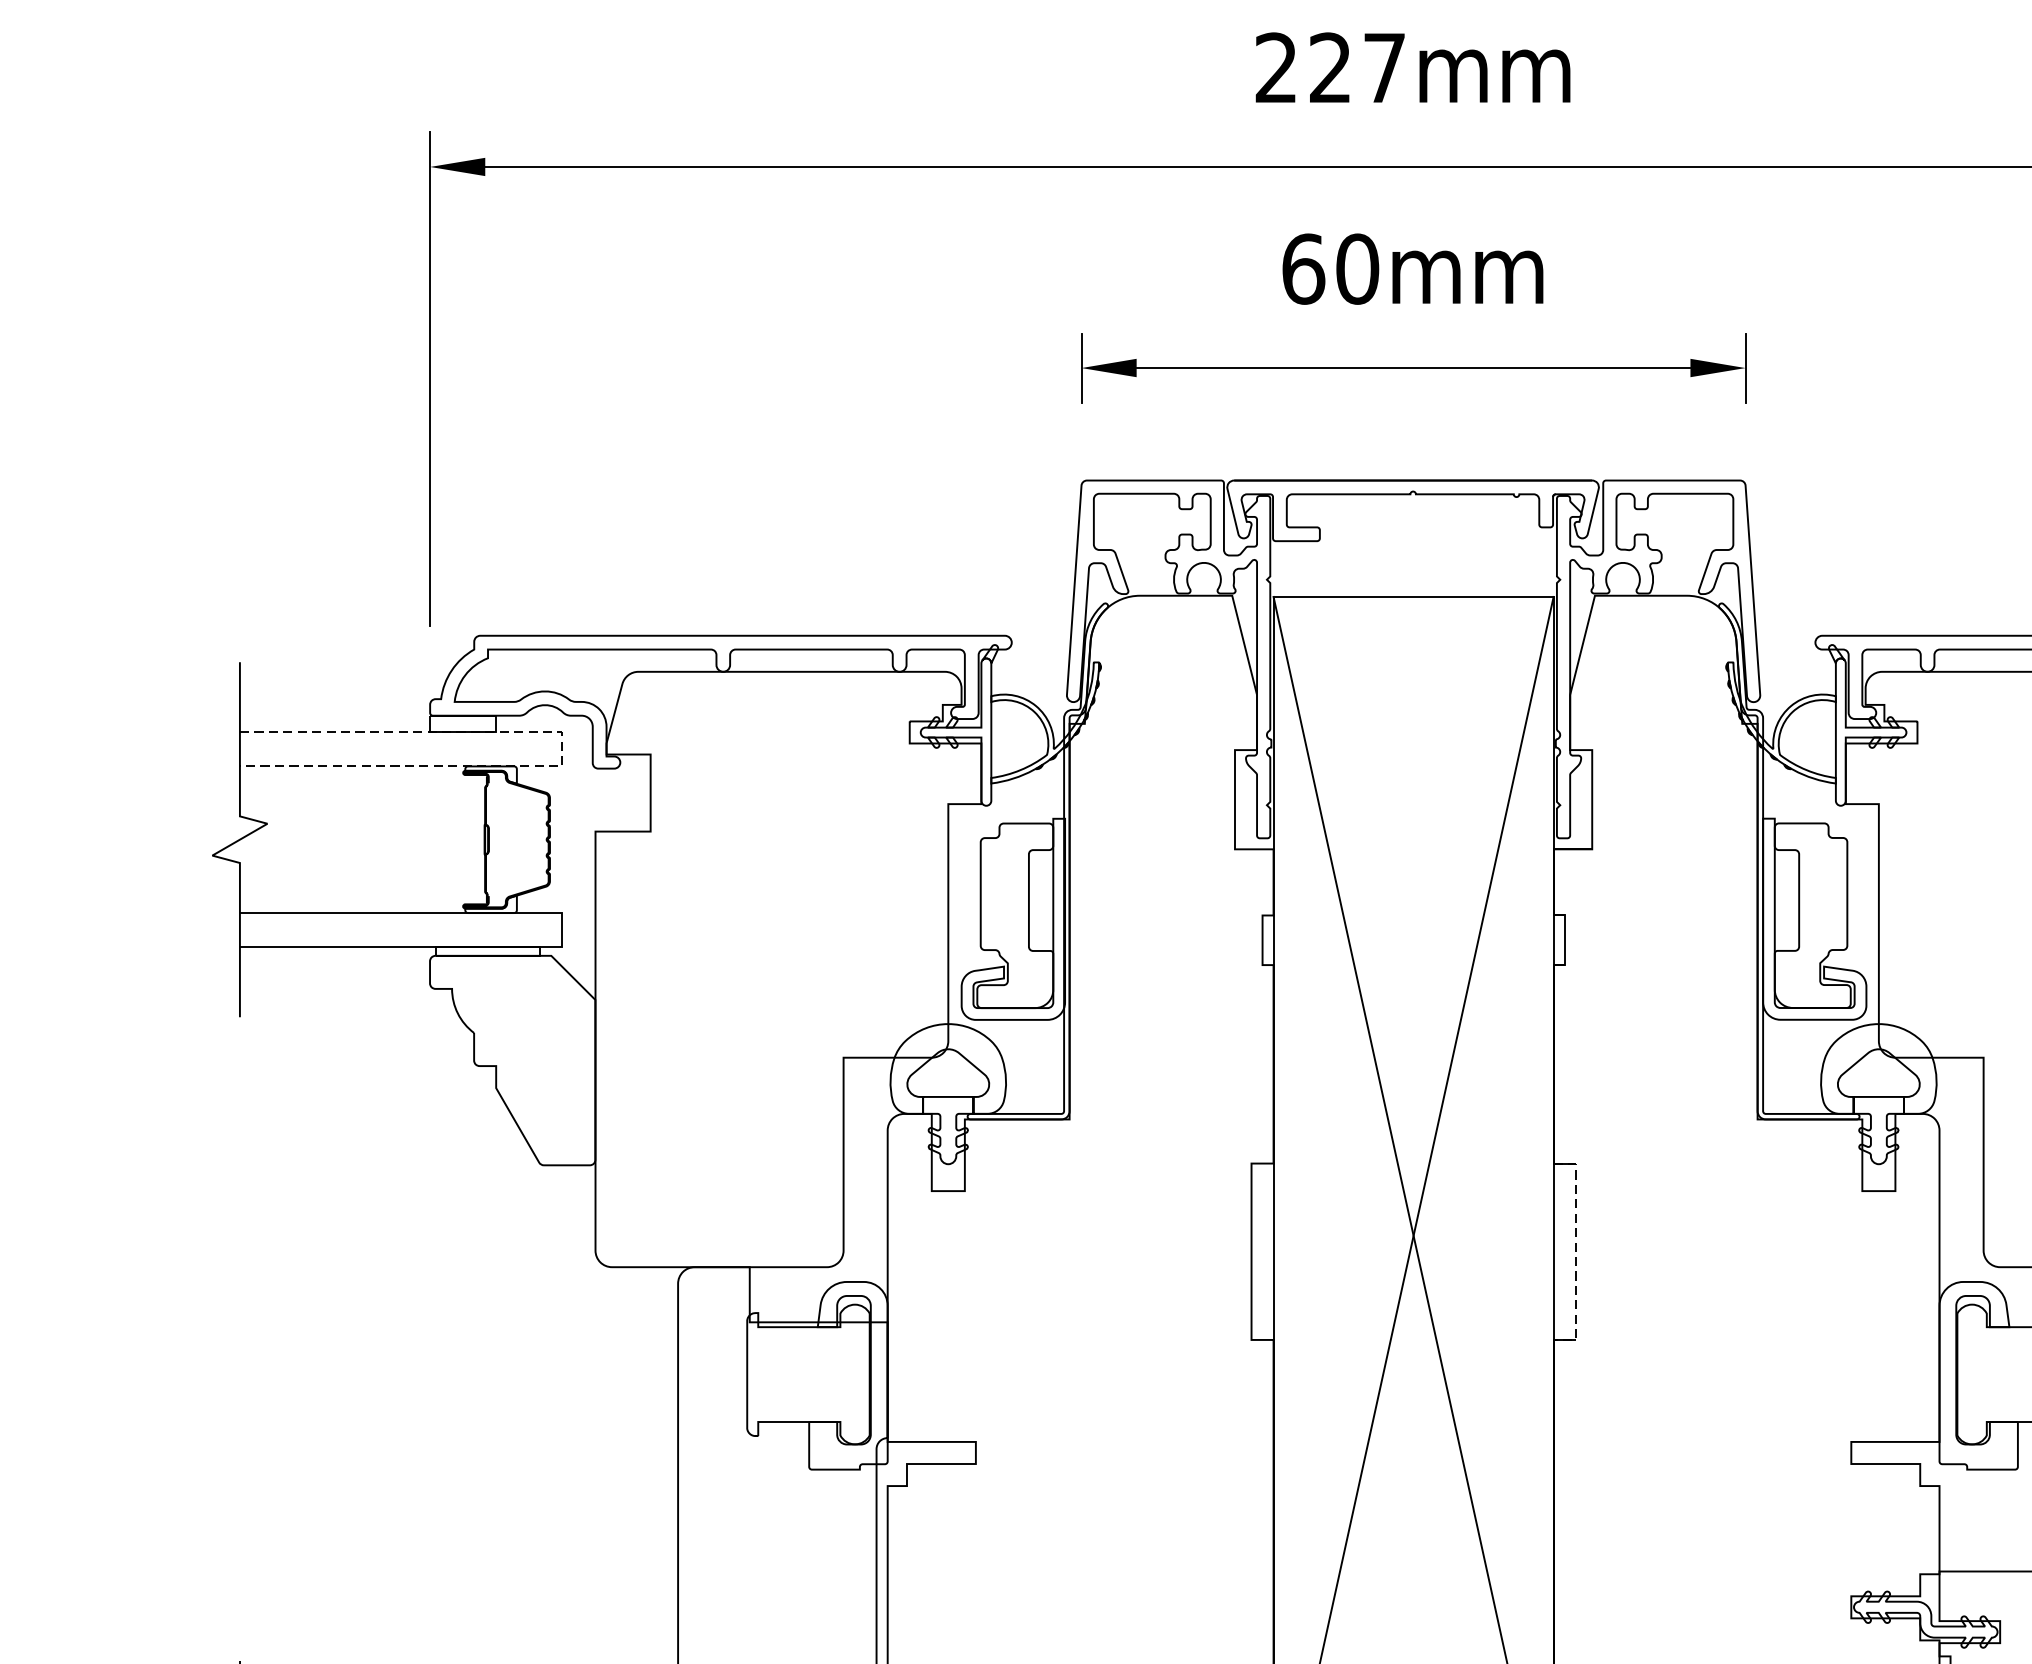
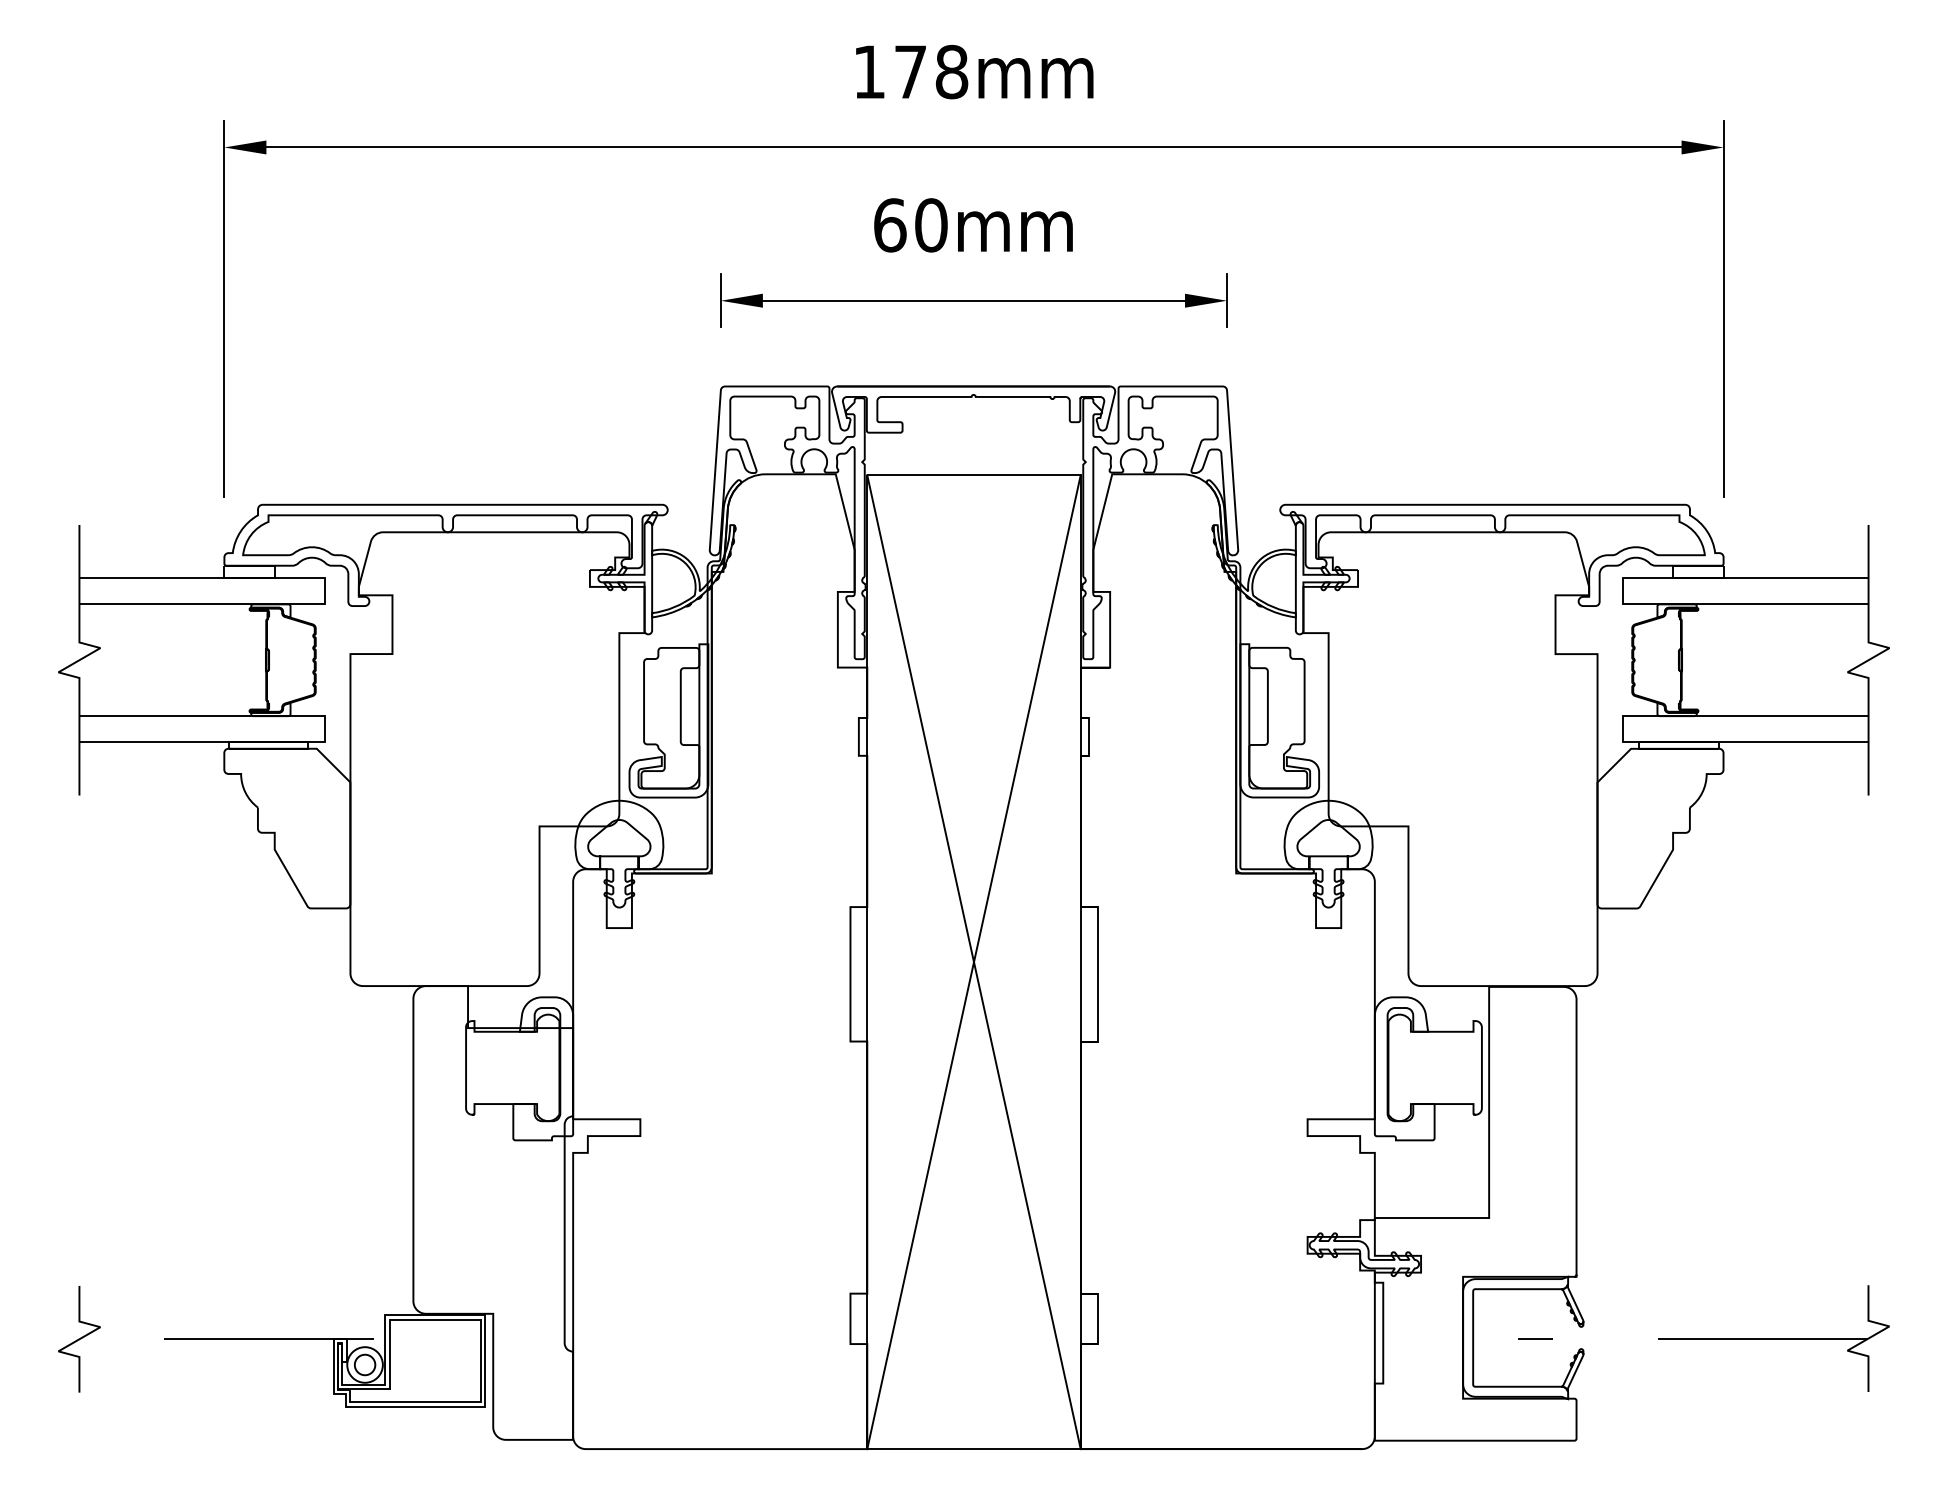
text: (1330, 67) -> (910, 71), 227mm -> 178mm
line: (562, 749) -> (325, 591), dashed -> solid
line: (1575, 1252) -> (1097, 974), dashed -> solid

